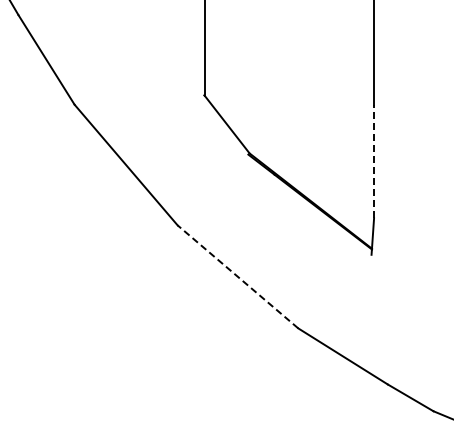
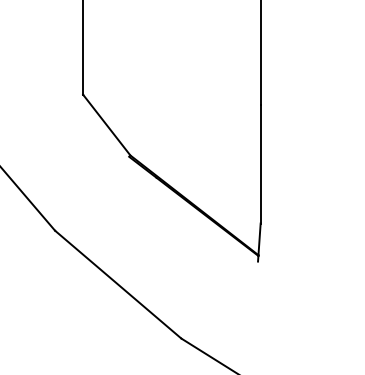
line: (374, 161) -> (261, 163), dashed -> solid
line: (237, 276) -> (117, 284), dashed -> solid

